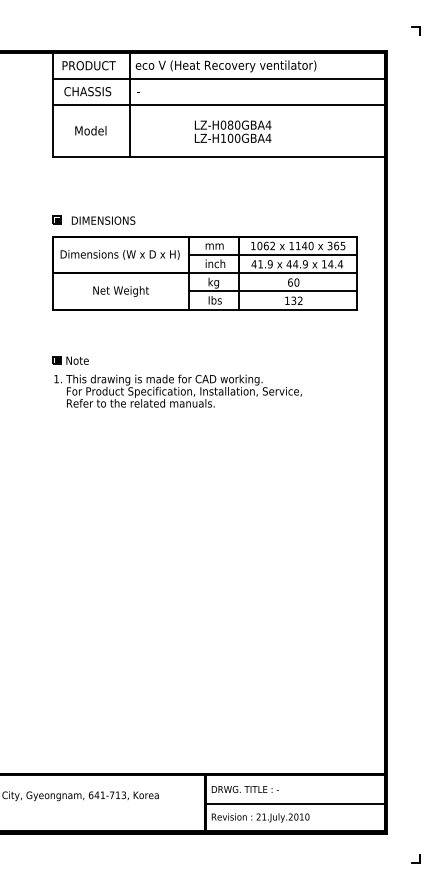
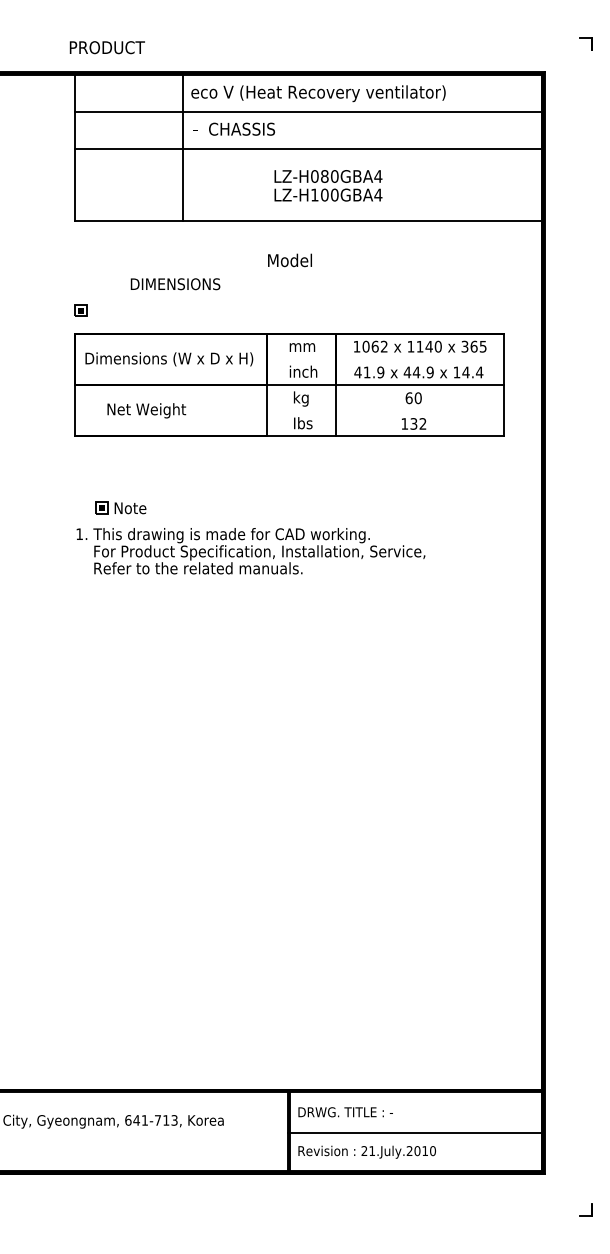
text: (88, 65) -> (106, 47), moved
text: (87, 91) -> (241, 129), moved
text: (90, 130) -> (289, 260), moved
text: (103, 220) -> (175, 284), moved
line: (273, 254) -> (385, 358), removed
text: (120, 291) -> (145, 410), moved
line: (273, 291) -> (385, 410), removed
part: (70, 360) -> (120, 507), moved

